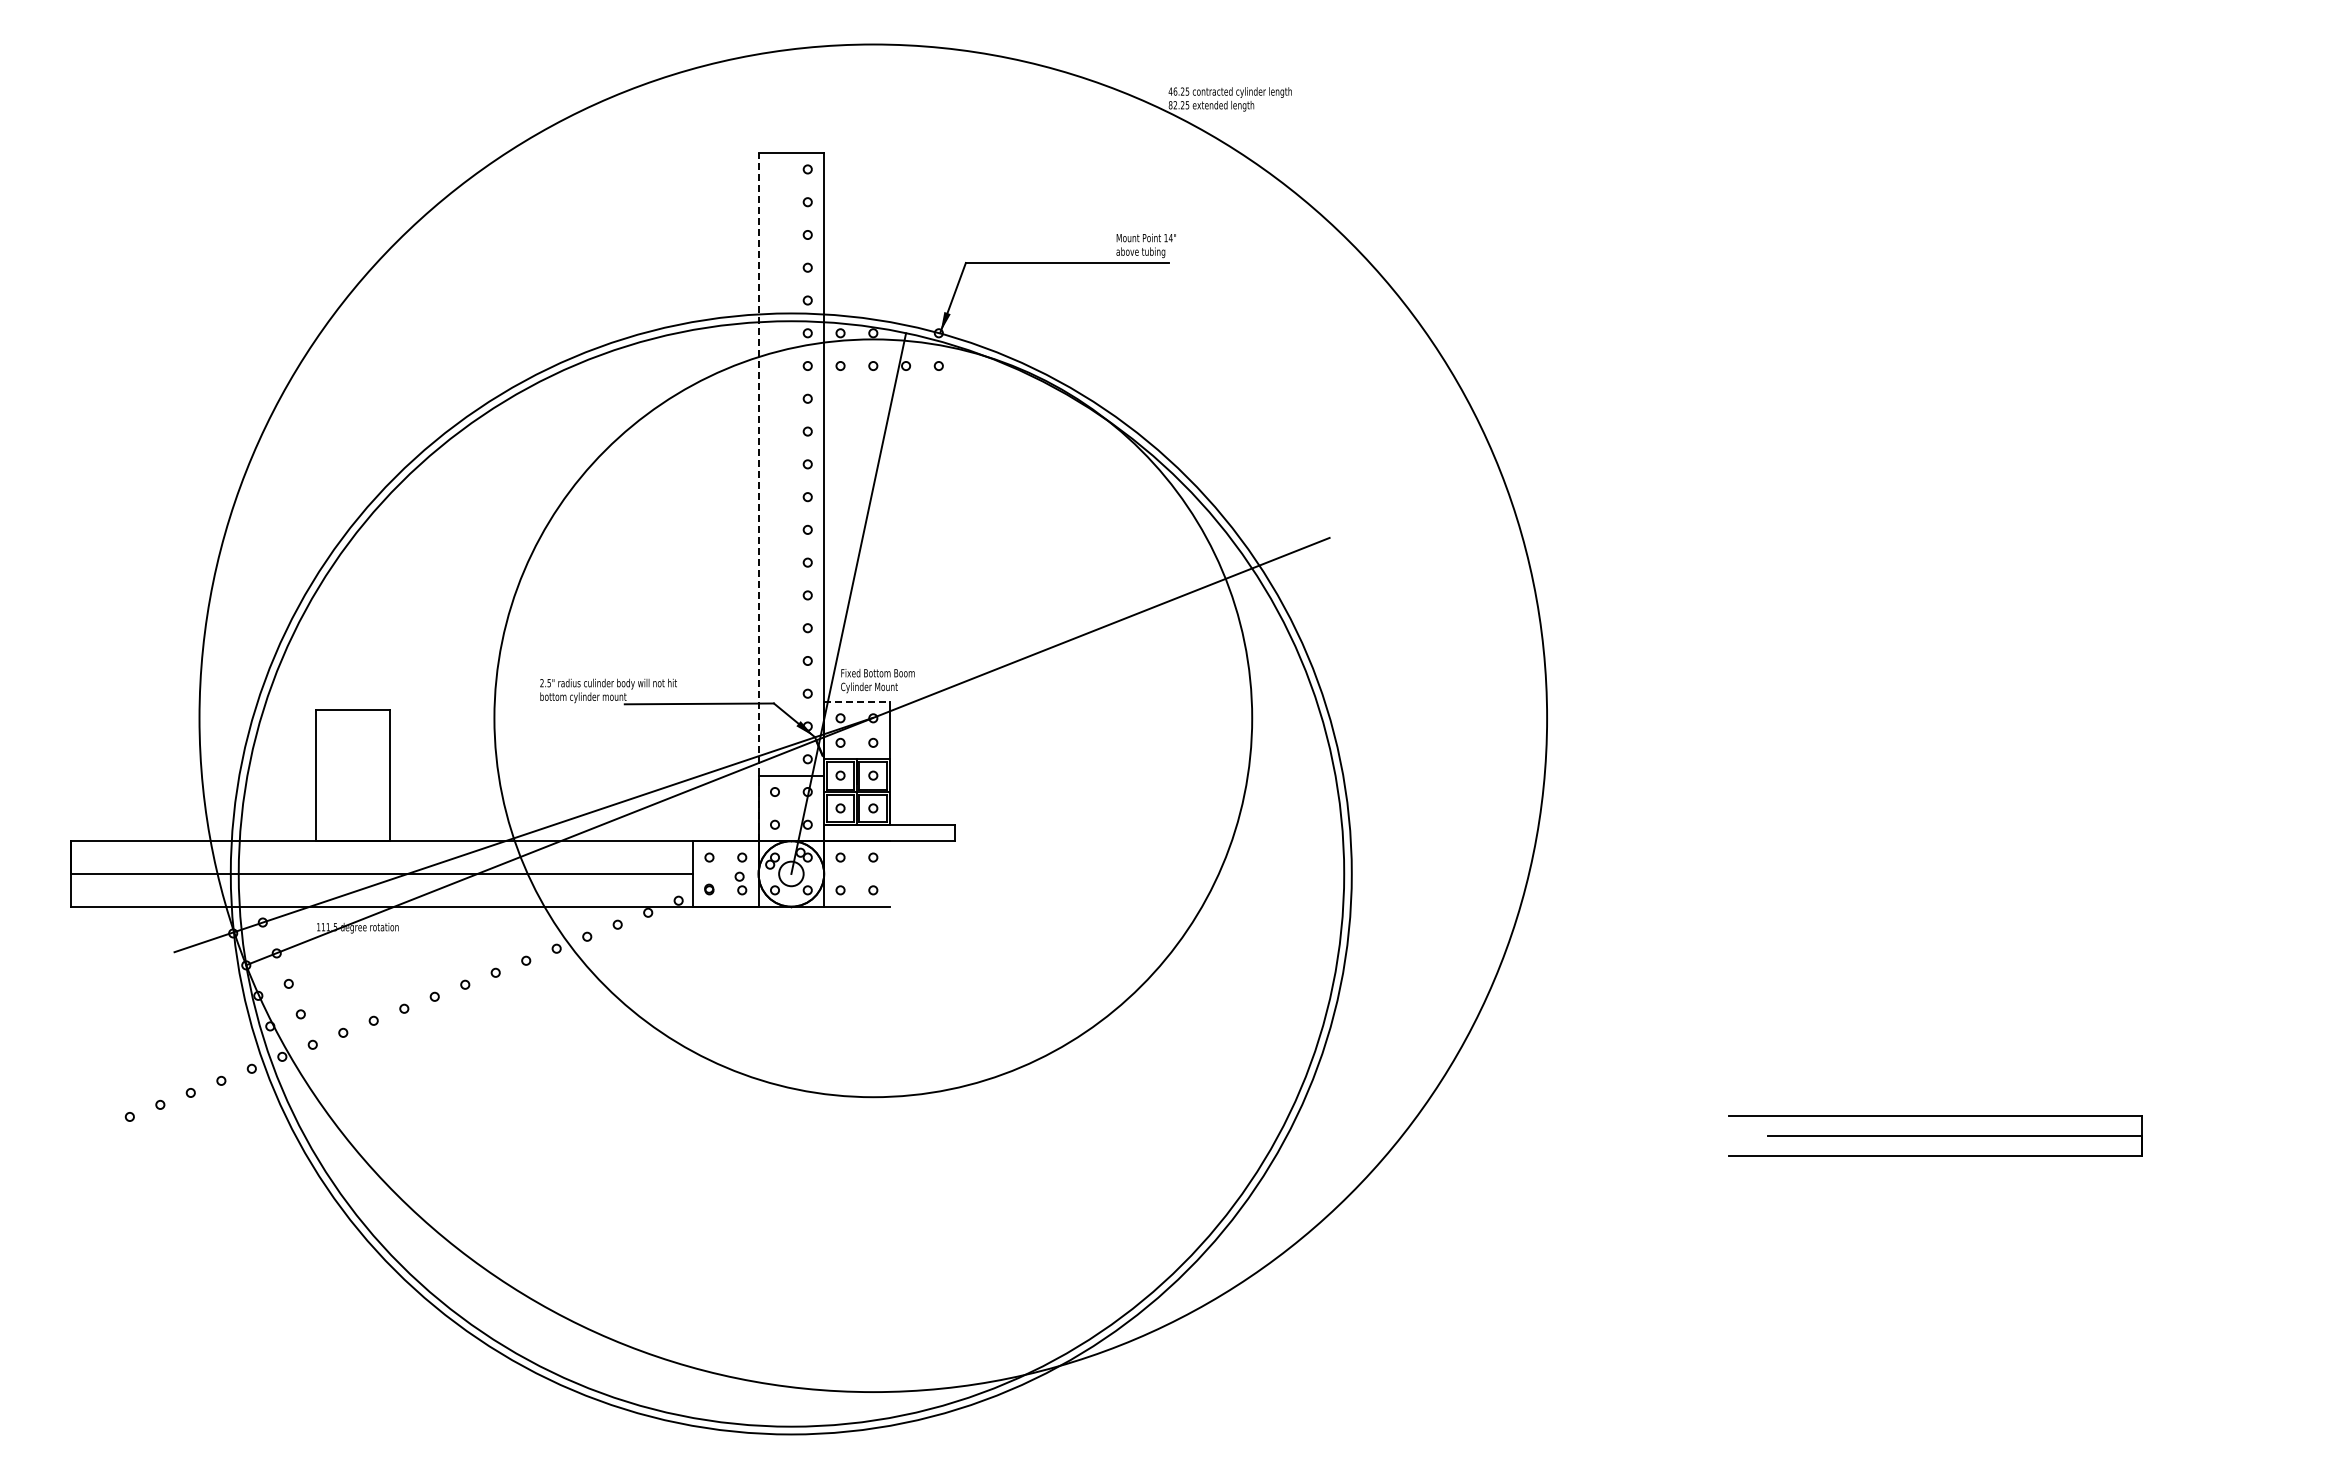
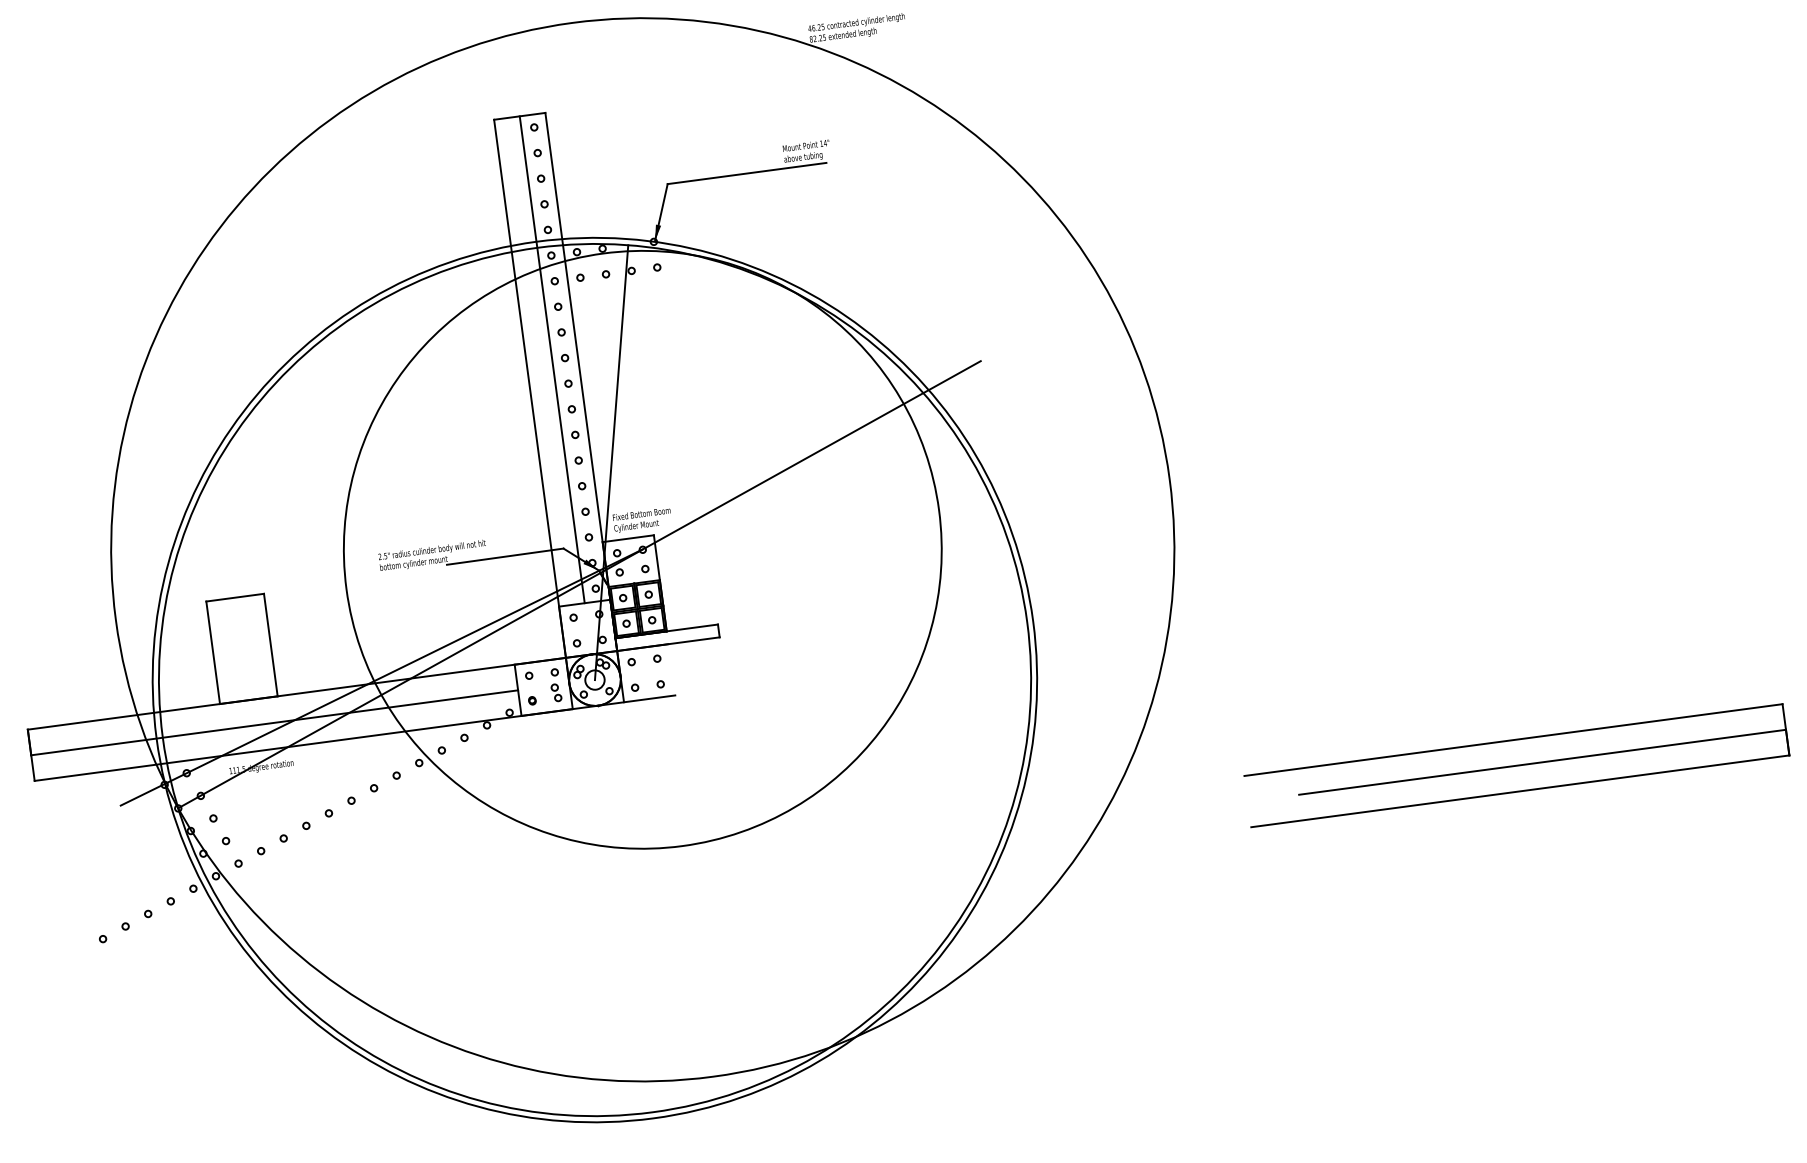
line: (791, 464) -> (552, 359), added
line: (758, 496) -> (529, 388), dashed -> solid
line: (856, 701) -> (627, 538), dashed -> solid
part: (1935, 1135) -> (1516, 765), size x1.67

